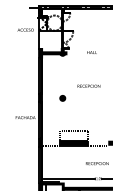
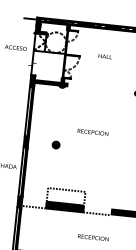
text: (91, 52) -> (104, 56), moved

